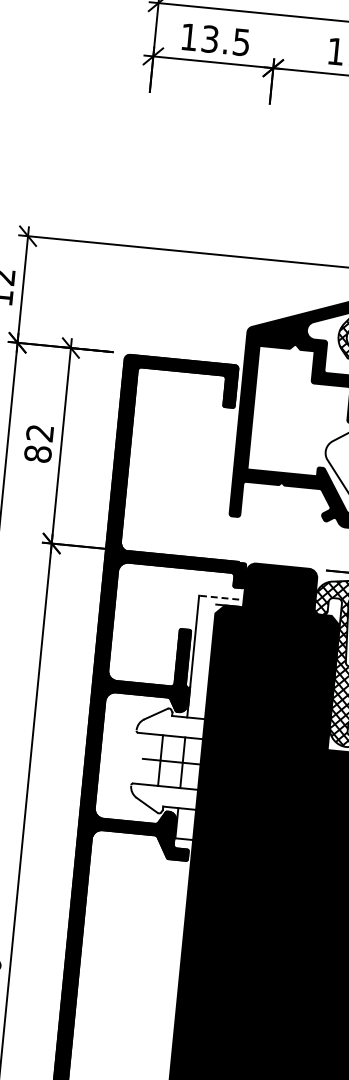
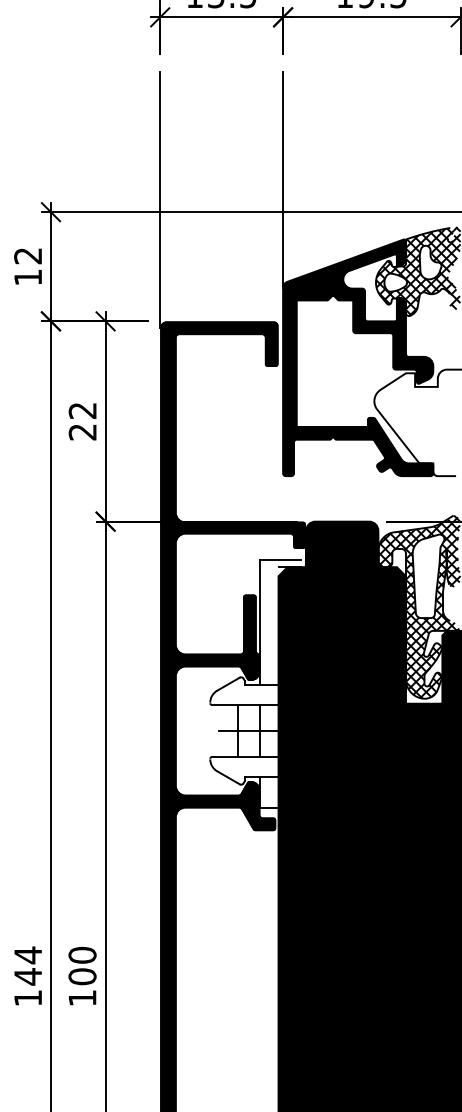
line: (258, 226) -> (283, 179), added
line: (136, 234) -> (160, 199), added
text: (37, 453) -> (82, 431), 82 -> 22
line: (218, 597) -> (280, 559), dashed -> solid

